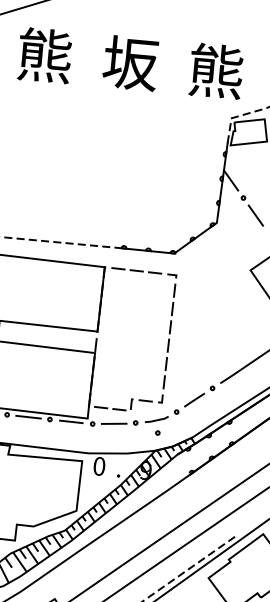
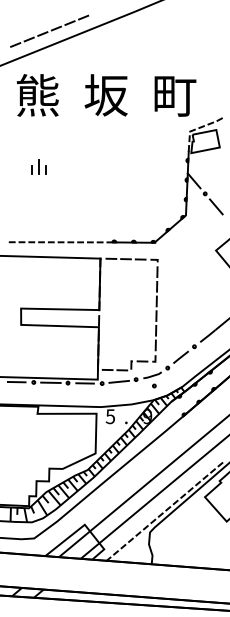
text: (216, 71) -> (174, 95), 熊 -> 町
part: (37, 144) -> (38, 166), added
text: (99, 466) -> (110, 416), 0 -> 5

